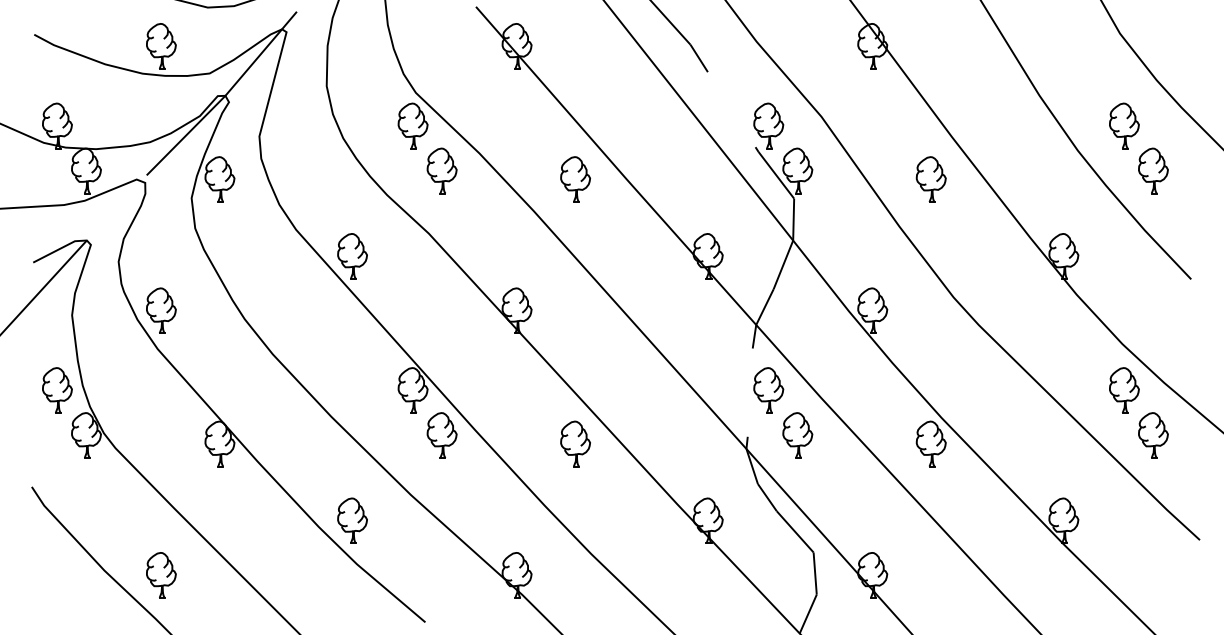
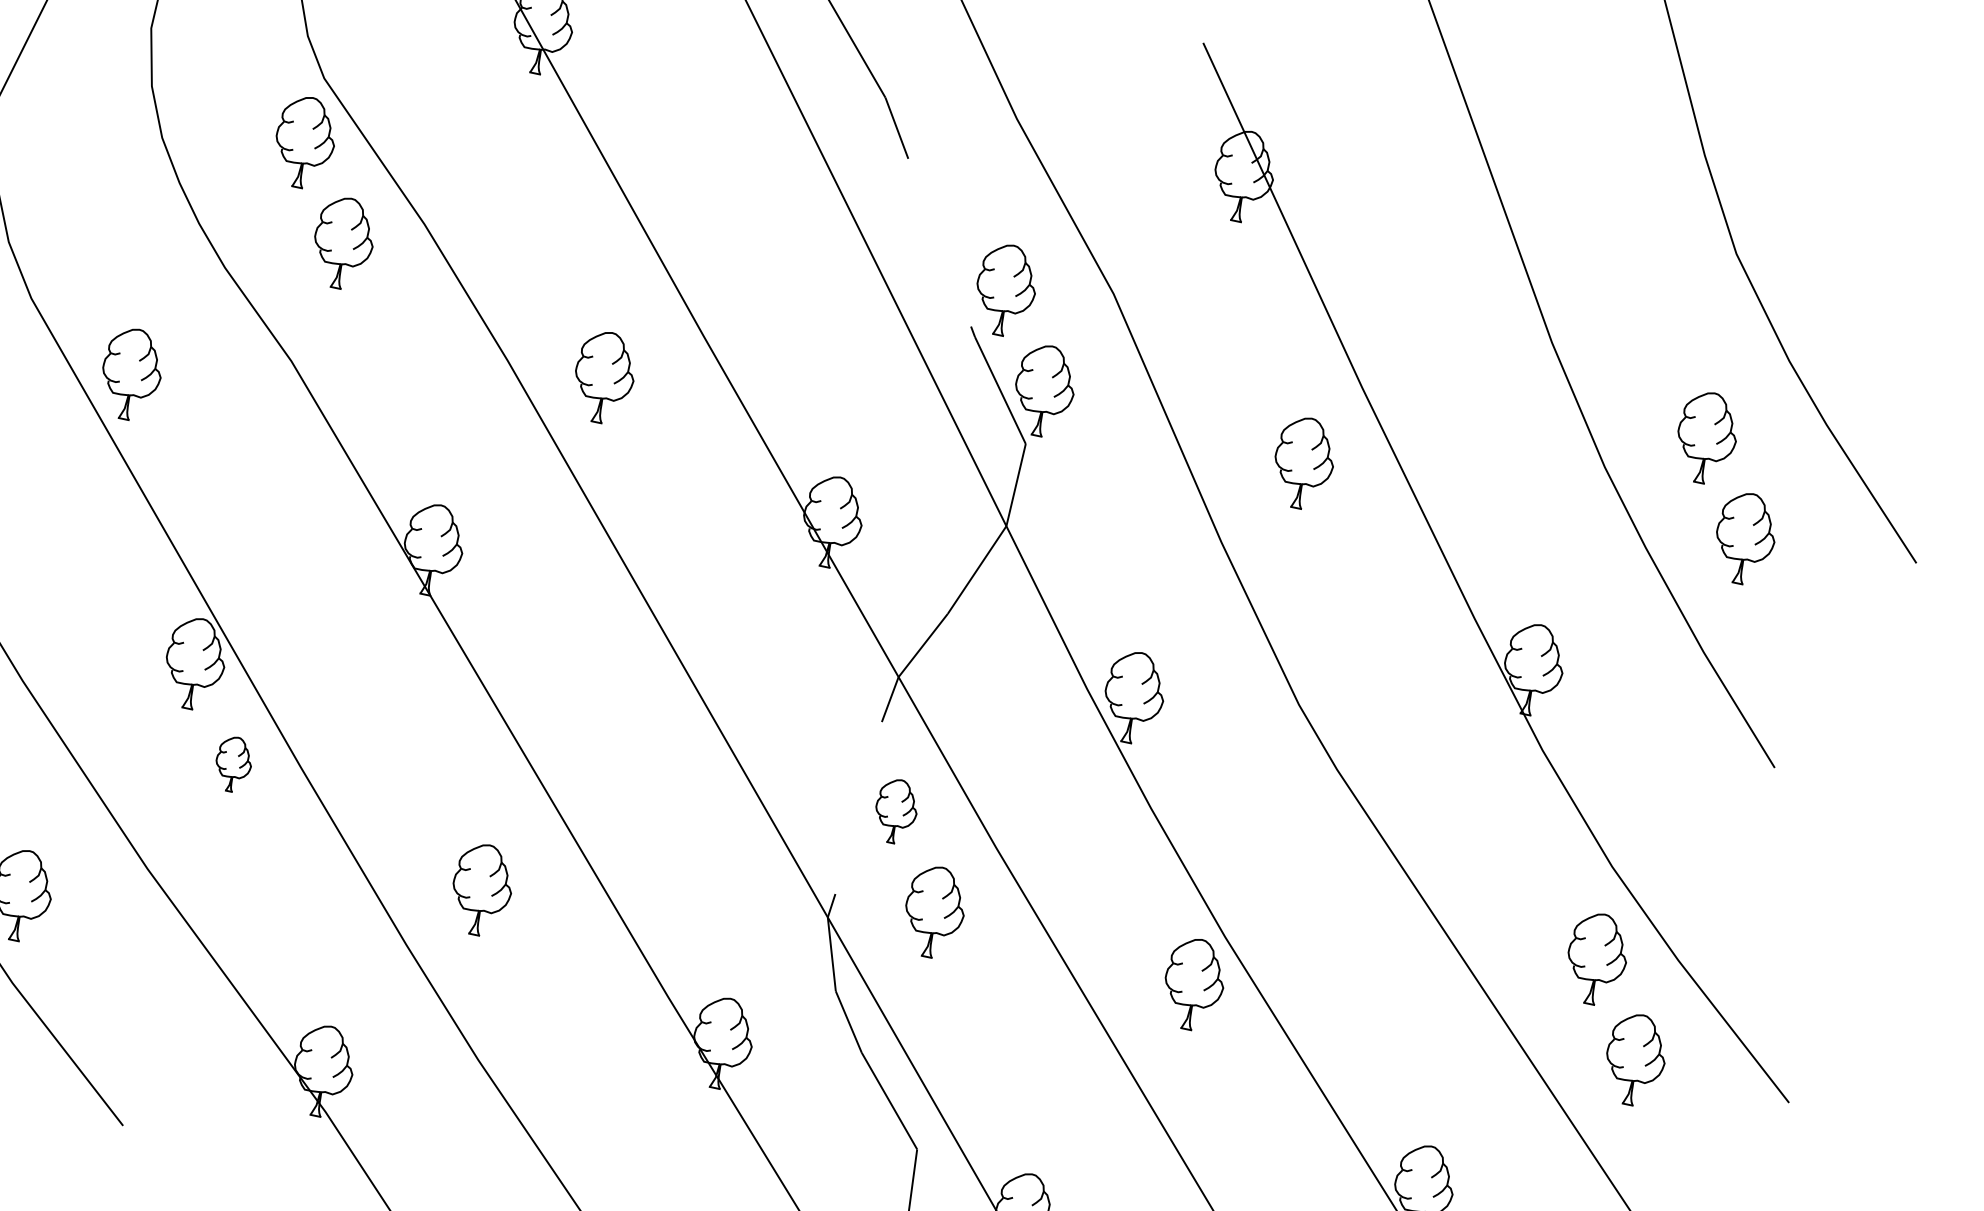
part: (575, 179) -> (604, 377), moved
part: (768, 390) -> (895, 811), size x0.7
part: (441, 435) -> (232, 764), size x0.6
part: (575, 443) -> (481, 888), moved

